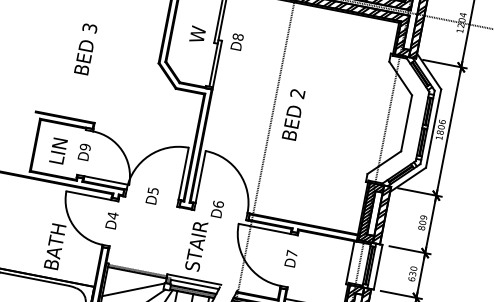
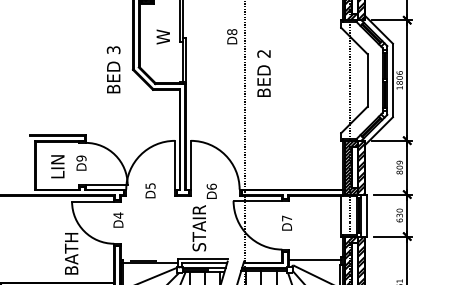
text: (237, 41) -> (232, 36), moved
text: (85, 48) -> (113, 69), moved
text: (293, 114) -> (263, 73), moved

